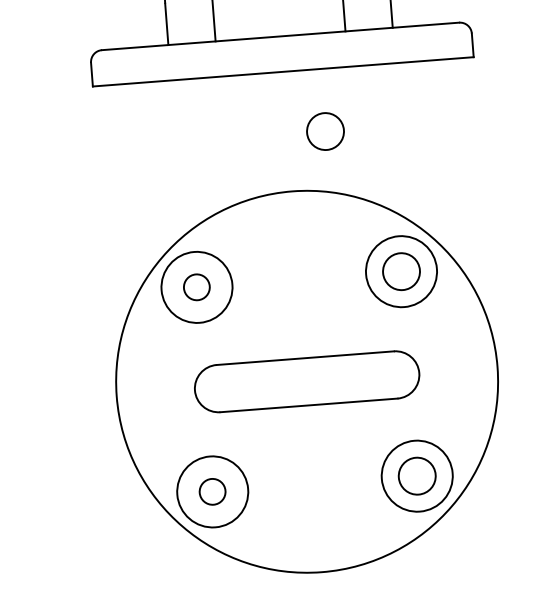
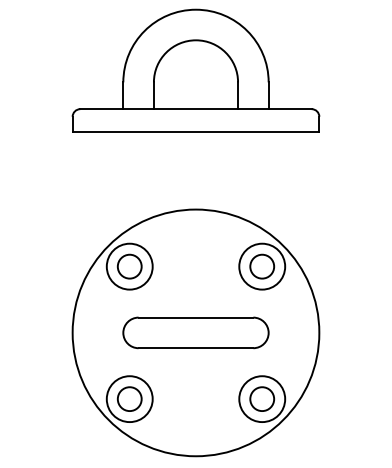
circle: (325, 131) -> (220, 172), removed
circle: (196, 287) -> (129, 266), size x1.43
circle: (212, 490) -> (129, 398), size x1.43

